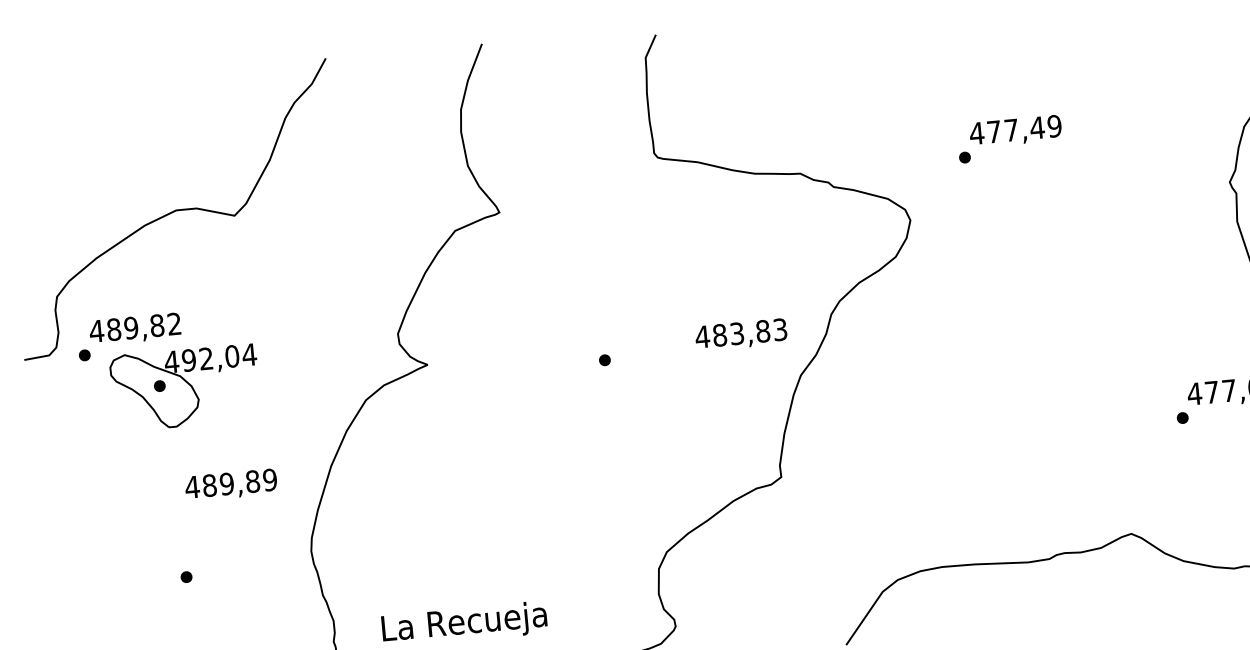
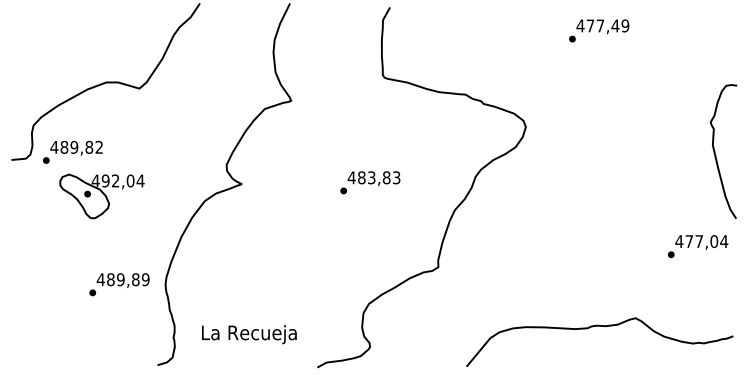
text: (1010, 138) -> (599, 30), moved
text: (740, 334) -> (373, 178), moved
part: (184, 387) -> (101, 196), moved
text: (229, 485) -> (122, 280), moved

